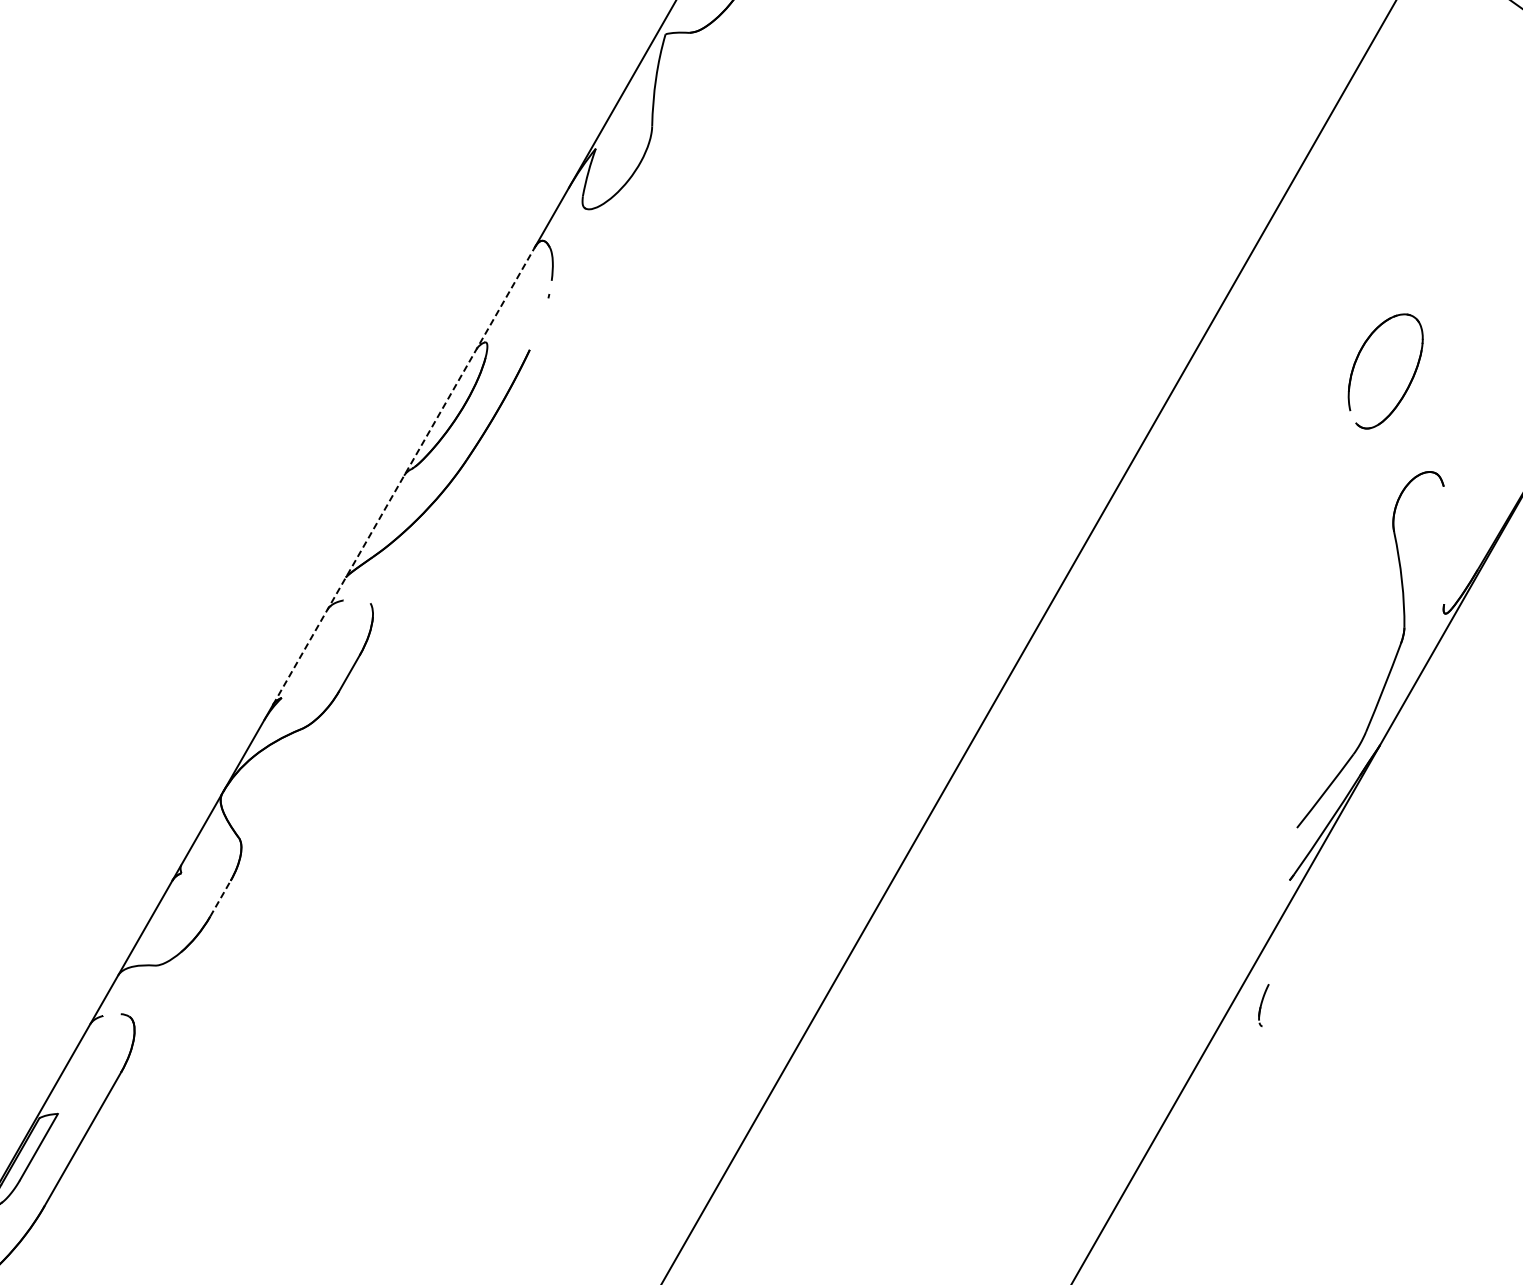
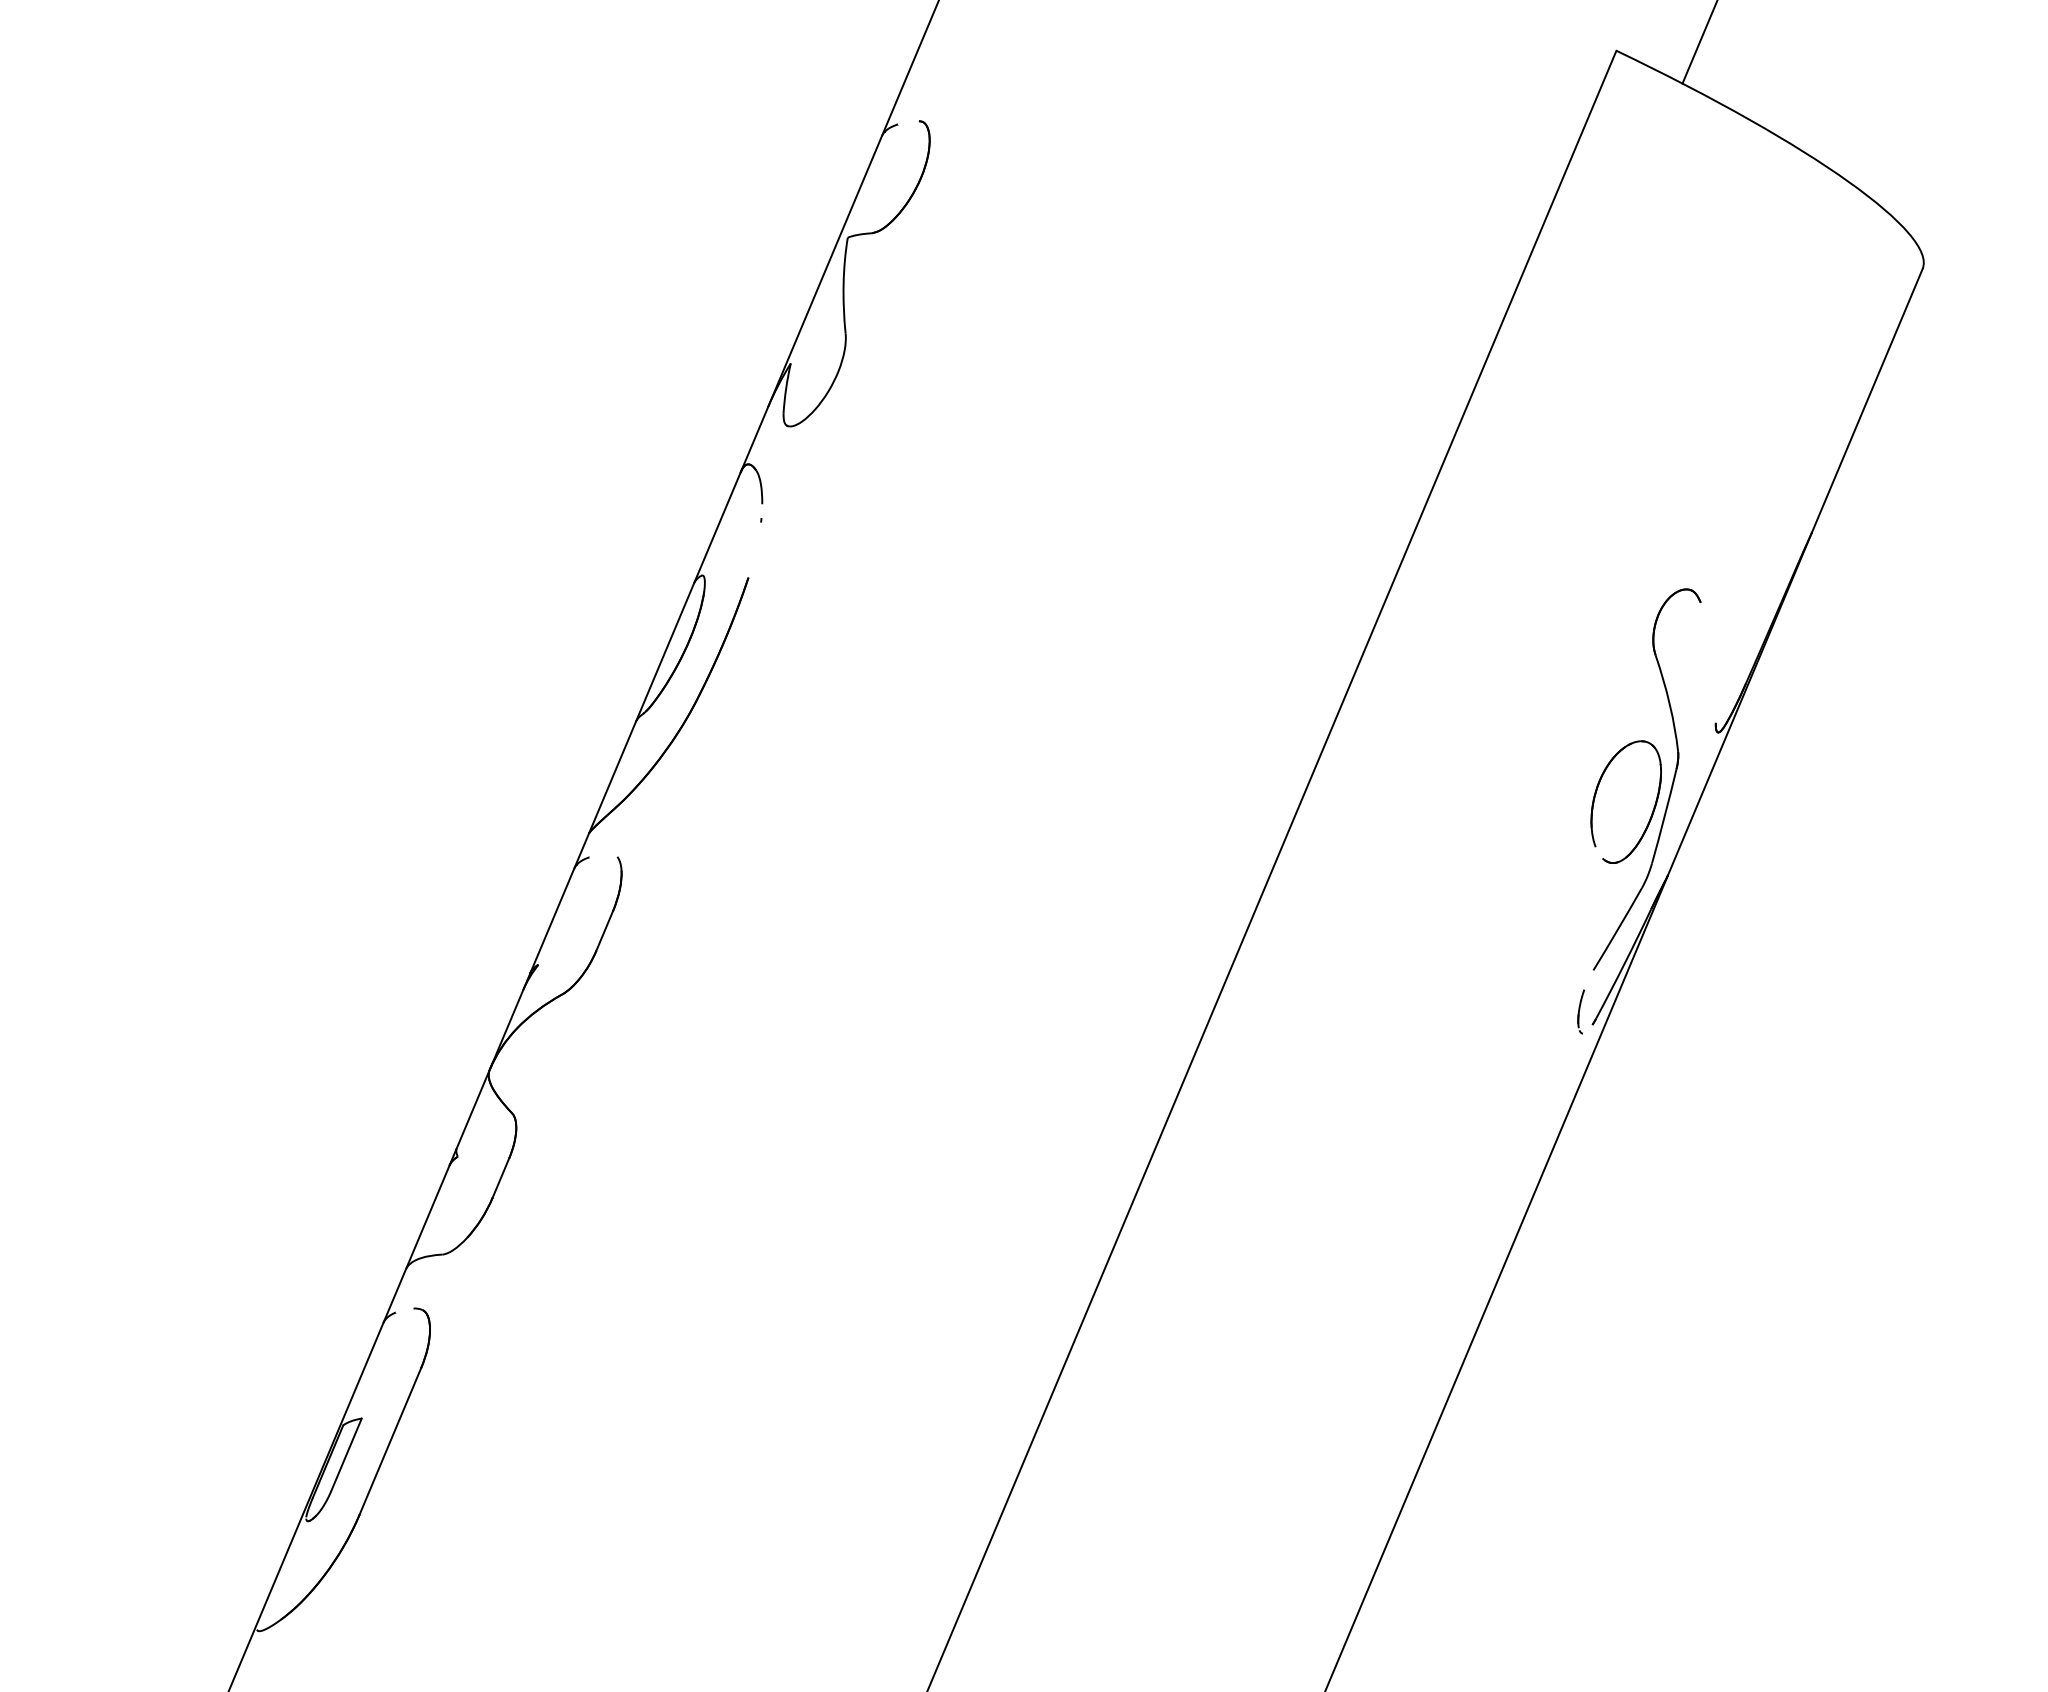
part: (1409, 382) -> (1652, 810), moved
line: (403, 476) -> (635, 722), dashed -> solid
line: (221, 898) -> (501, 1177), dashed -> solid
part: (1263, 1004) -> (1581, 1011), moved

